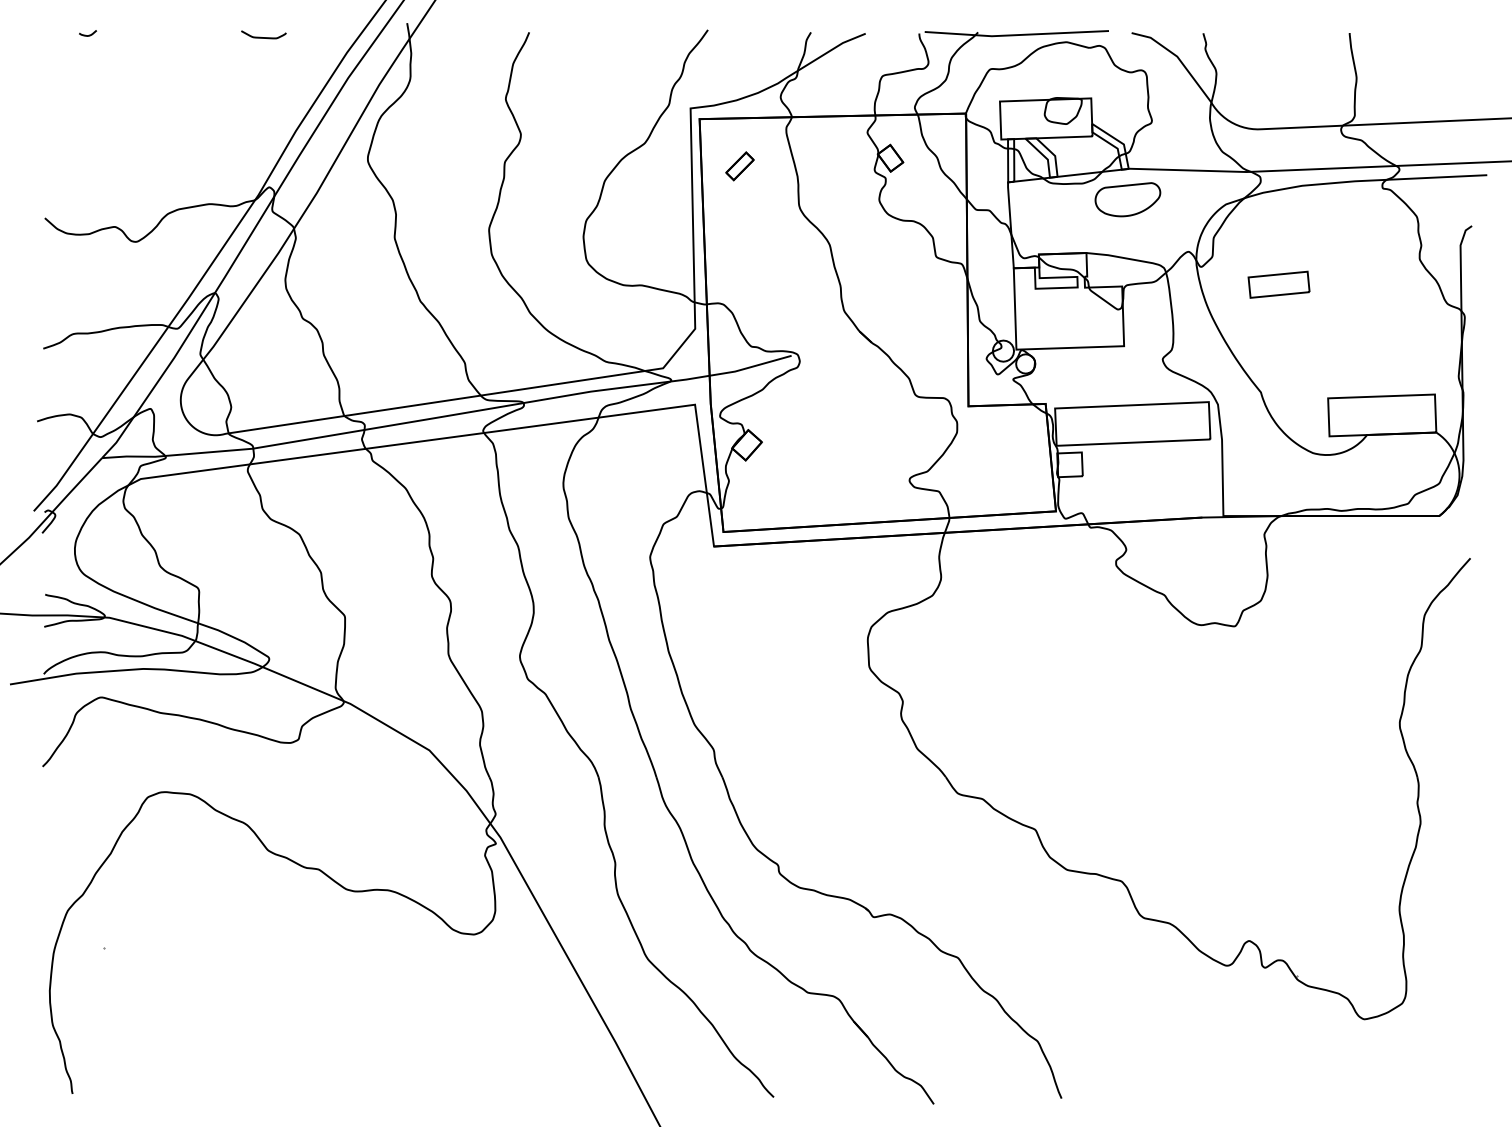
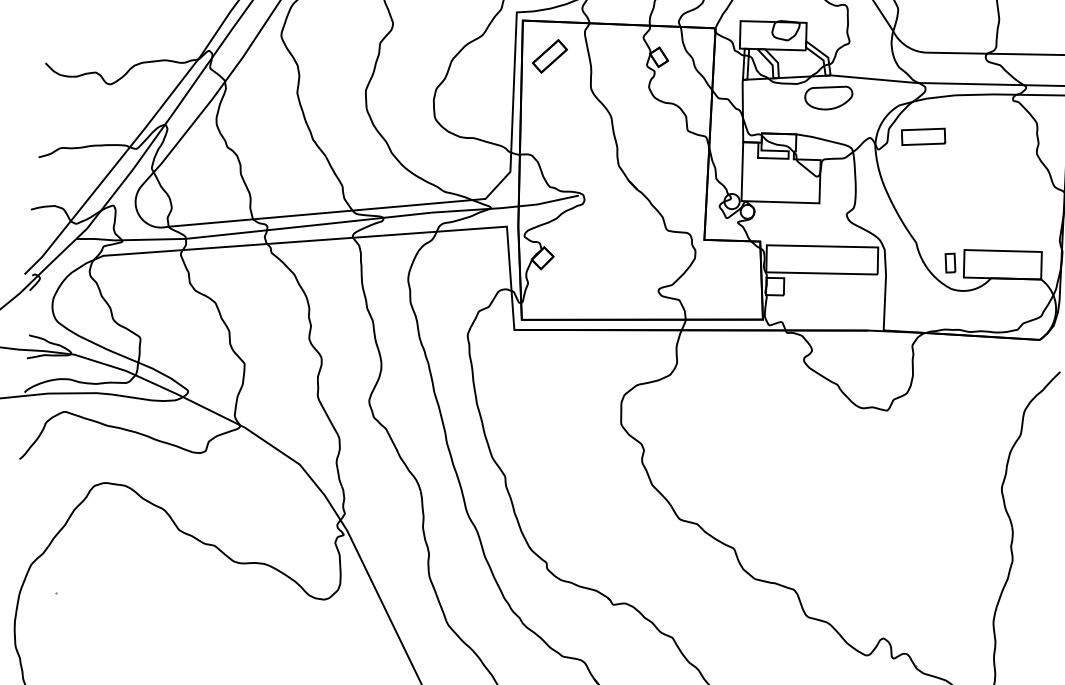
part: (739, 166) -> (549, 56), size x1.67
part: (1278, 284) -> (923, 136), moved
part: (1309, 417) -> (950, 263), added

